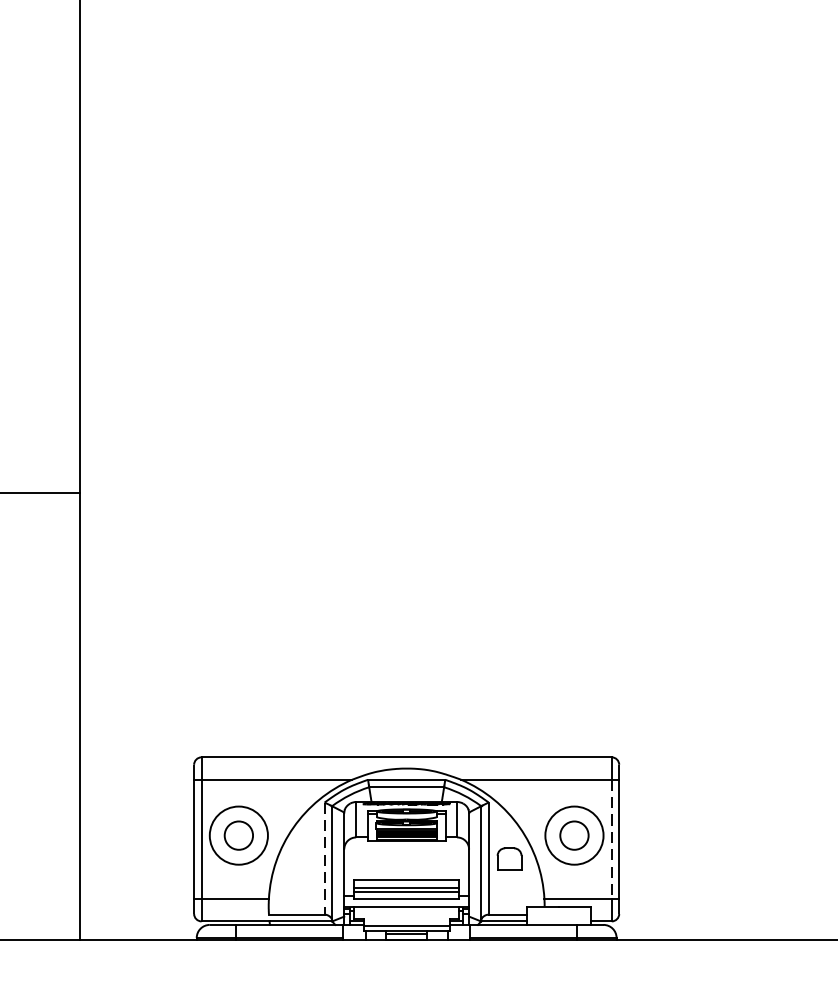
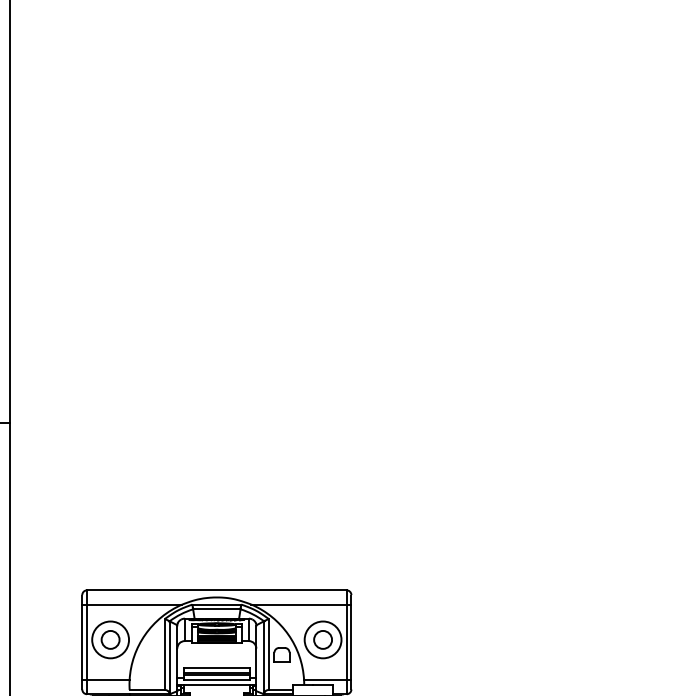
line: (611, 839) -> (346, 642), dashed -> solid
line: (323, 858) -> (164, 654), dashed -> solid

